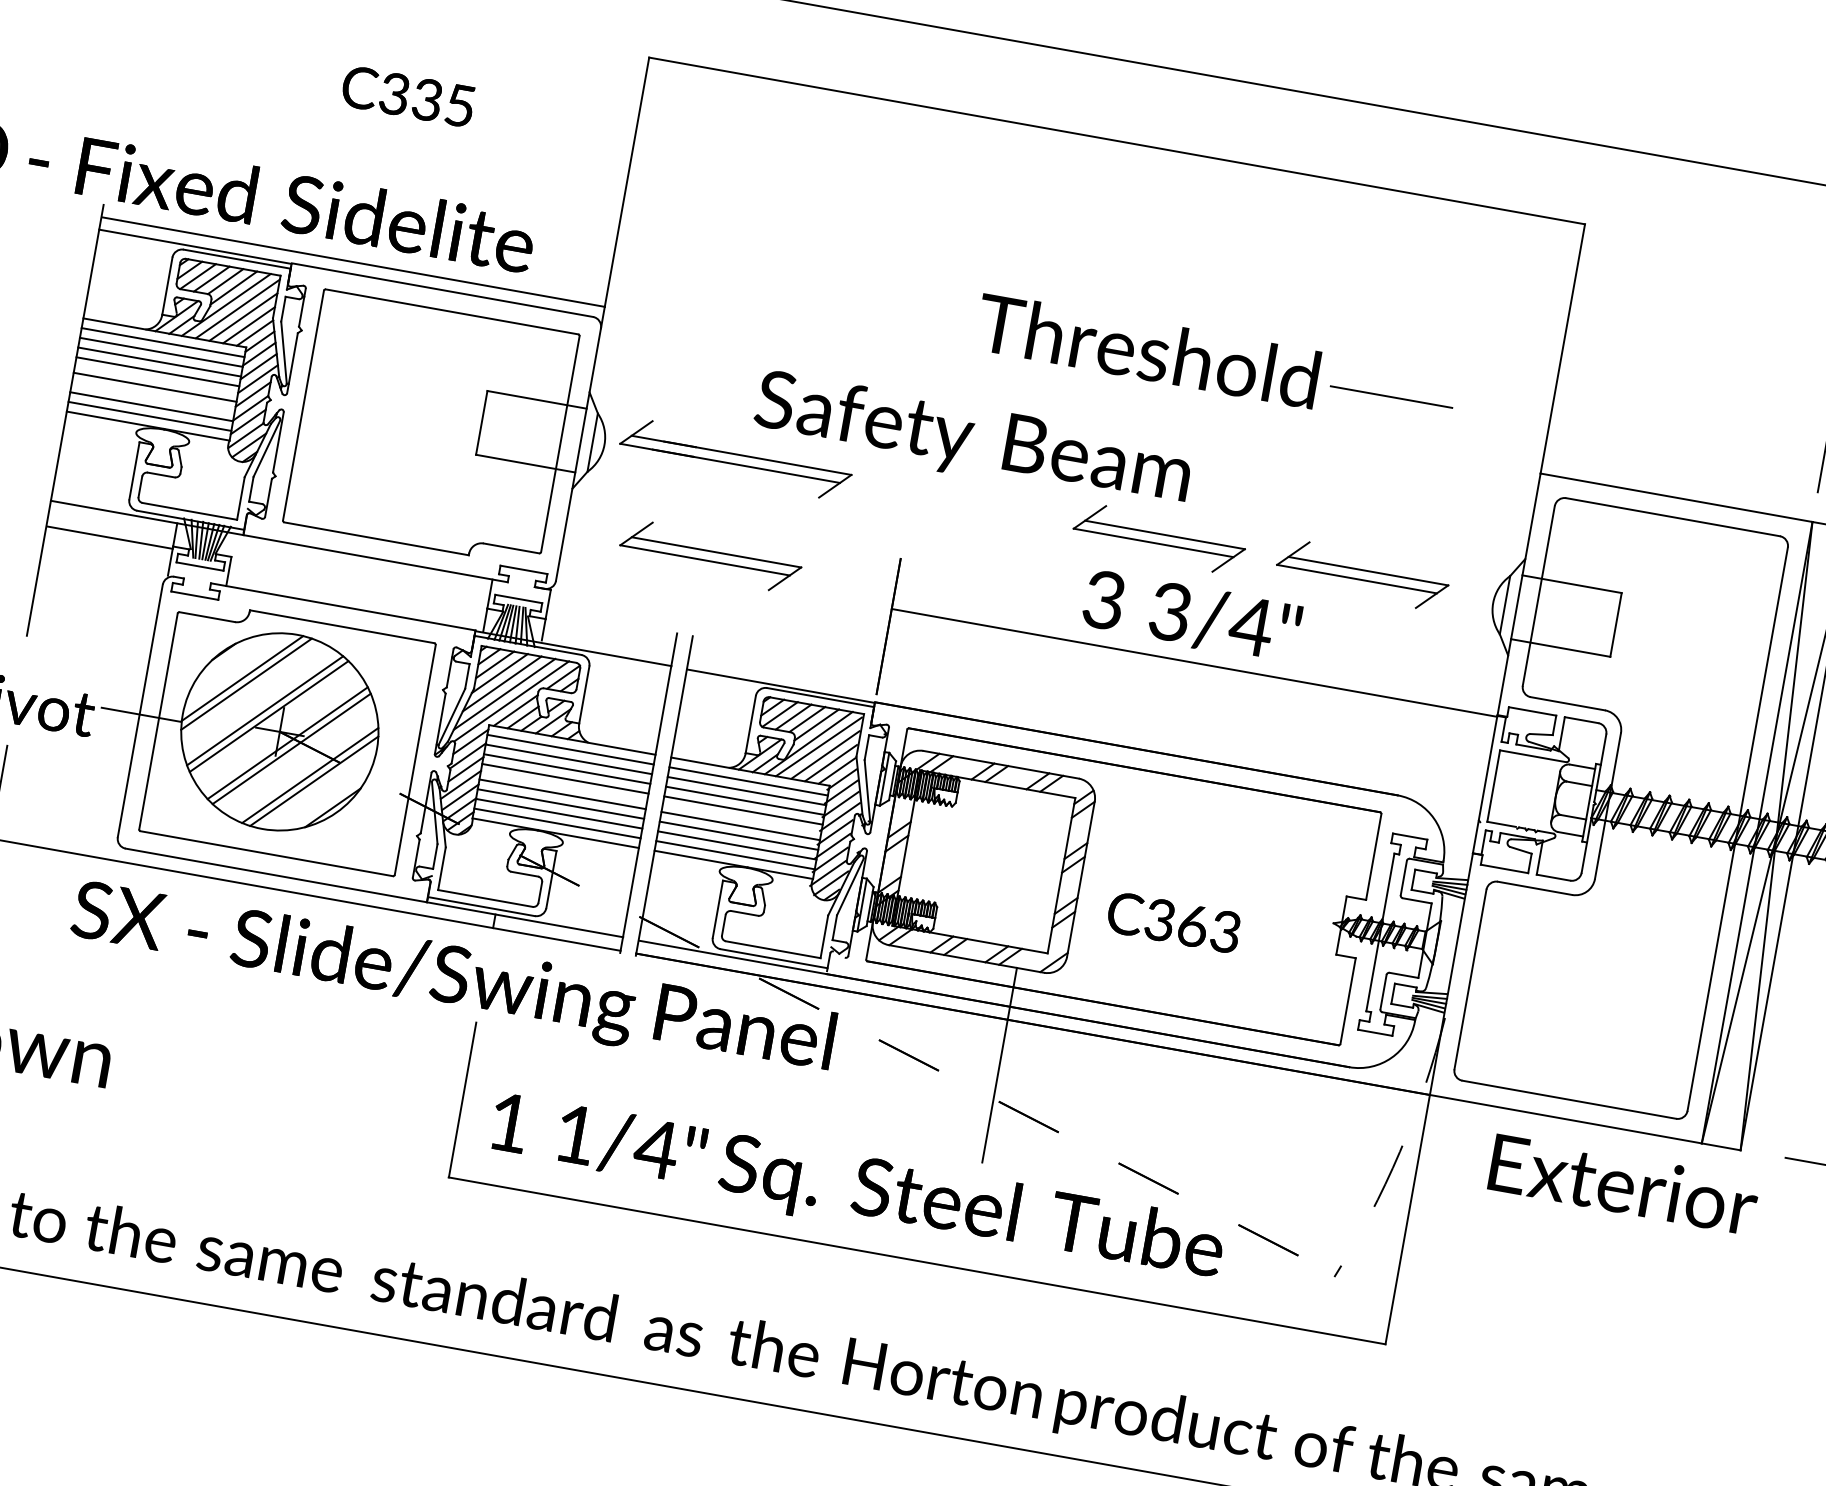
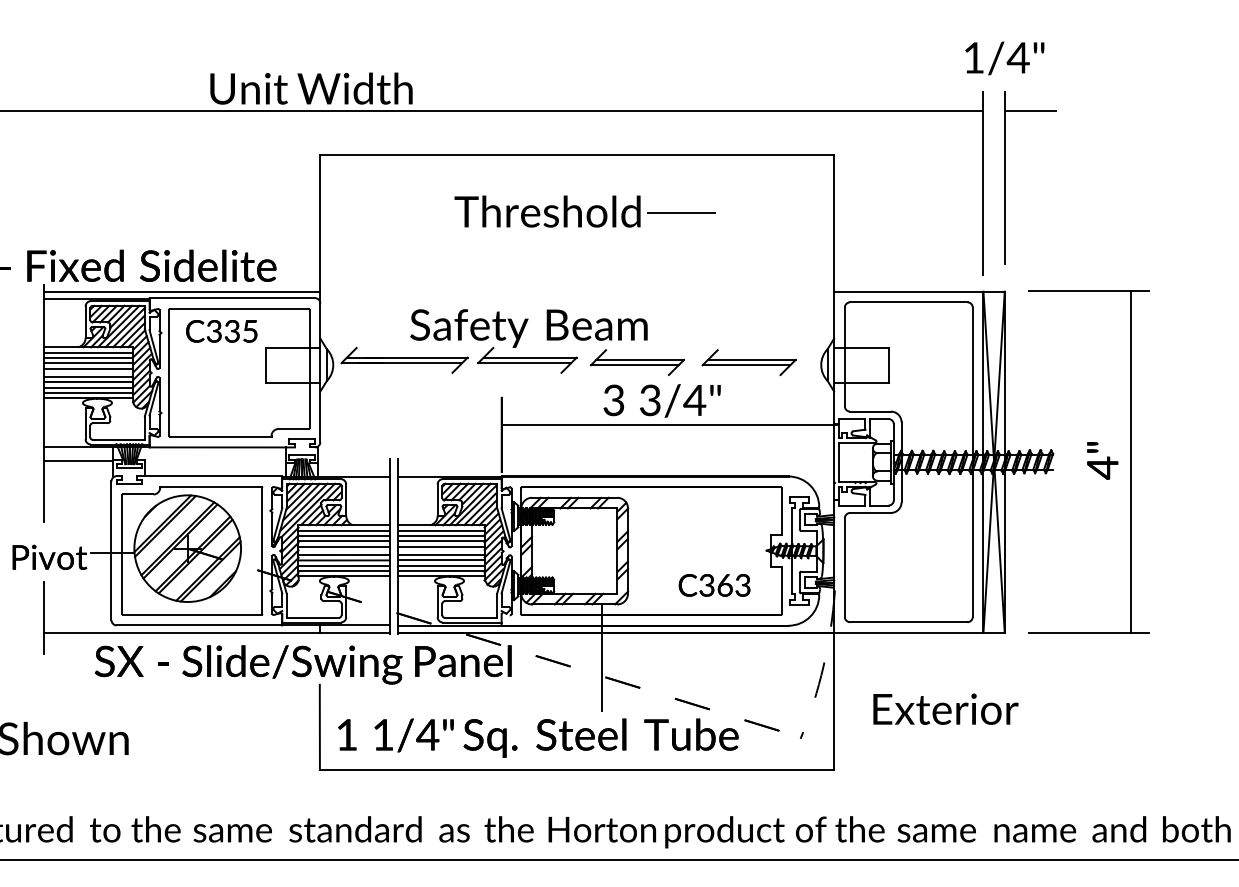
text: (407, 96) -> (221, 331), moved
part: (1215, 362) -> (584, 211), moved
line: (153, 397) -> (88, 382), added
part: (711, 554) -> (527, 359), moved
text: (1173, 922) -> (714, 585), moved
text: (1623, 1183) -> (945, 708), moved

